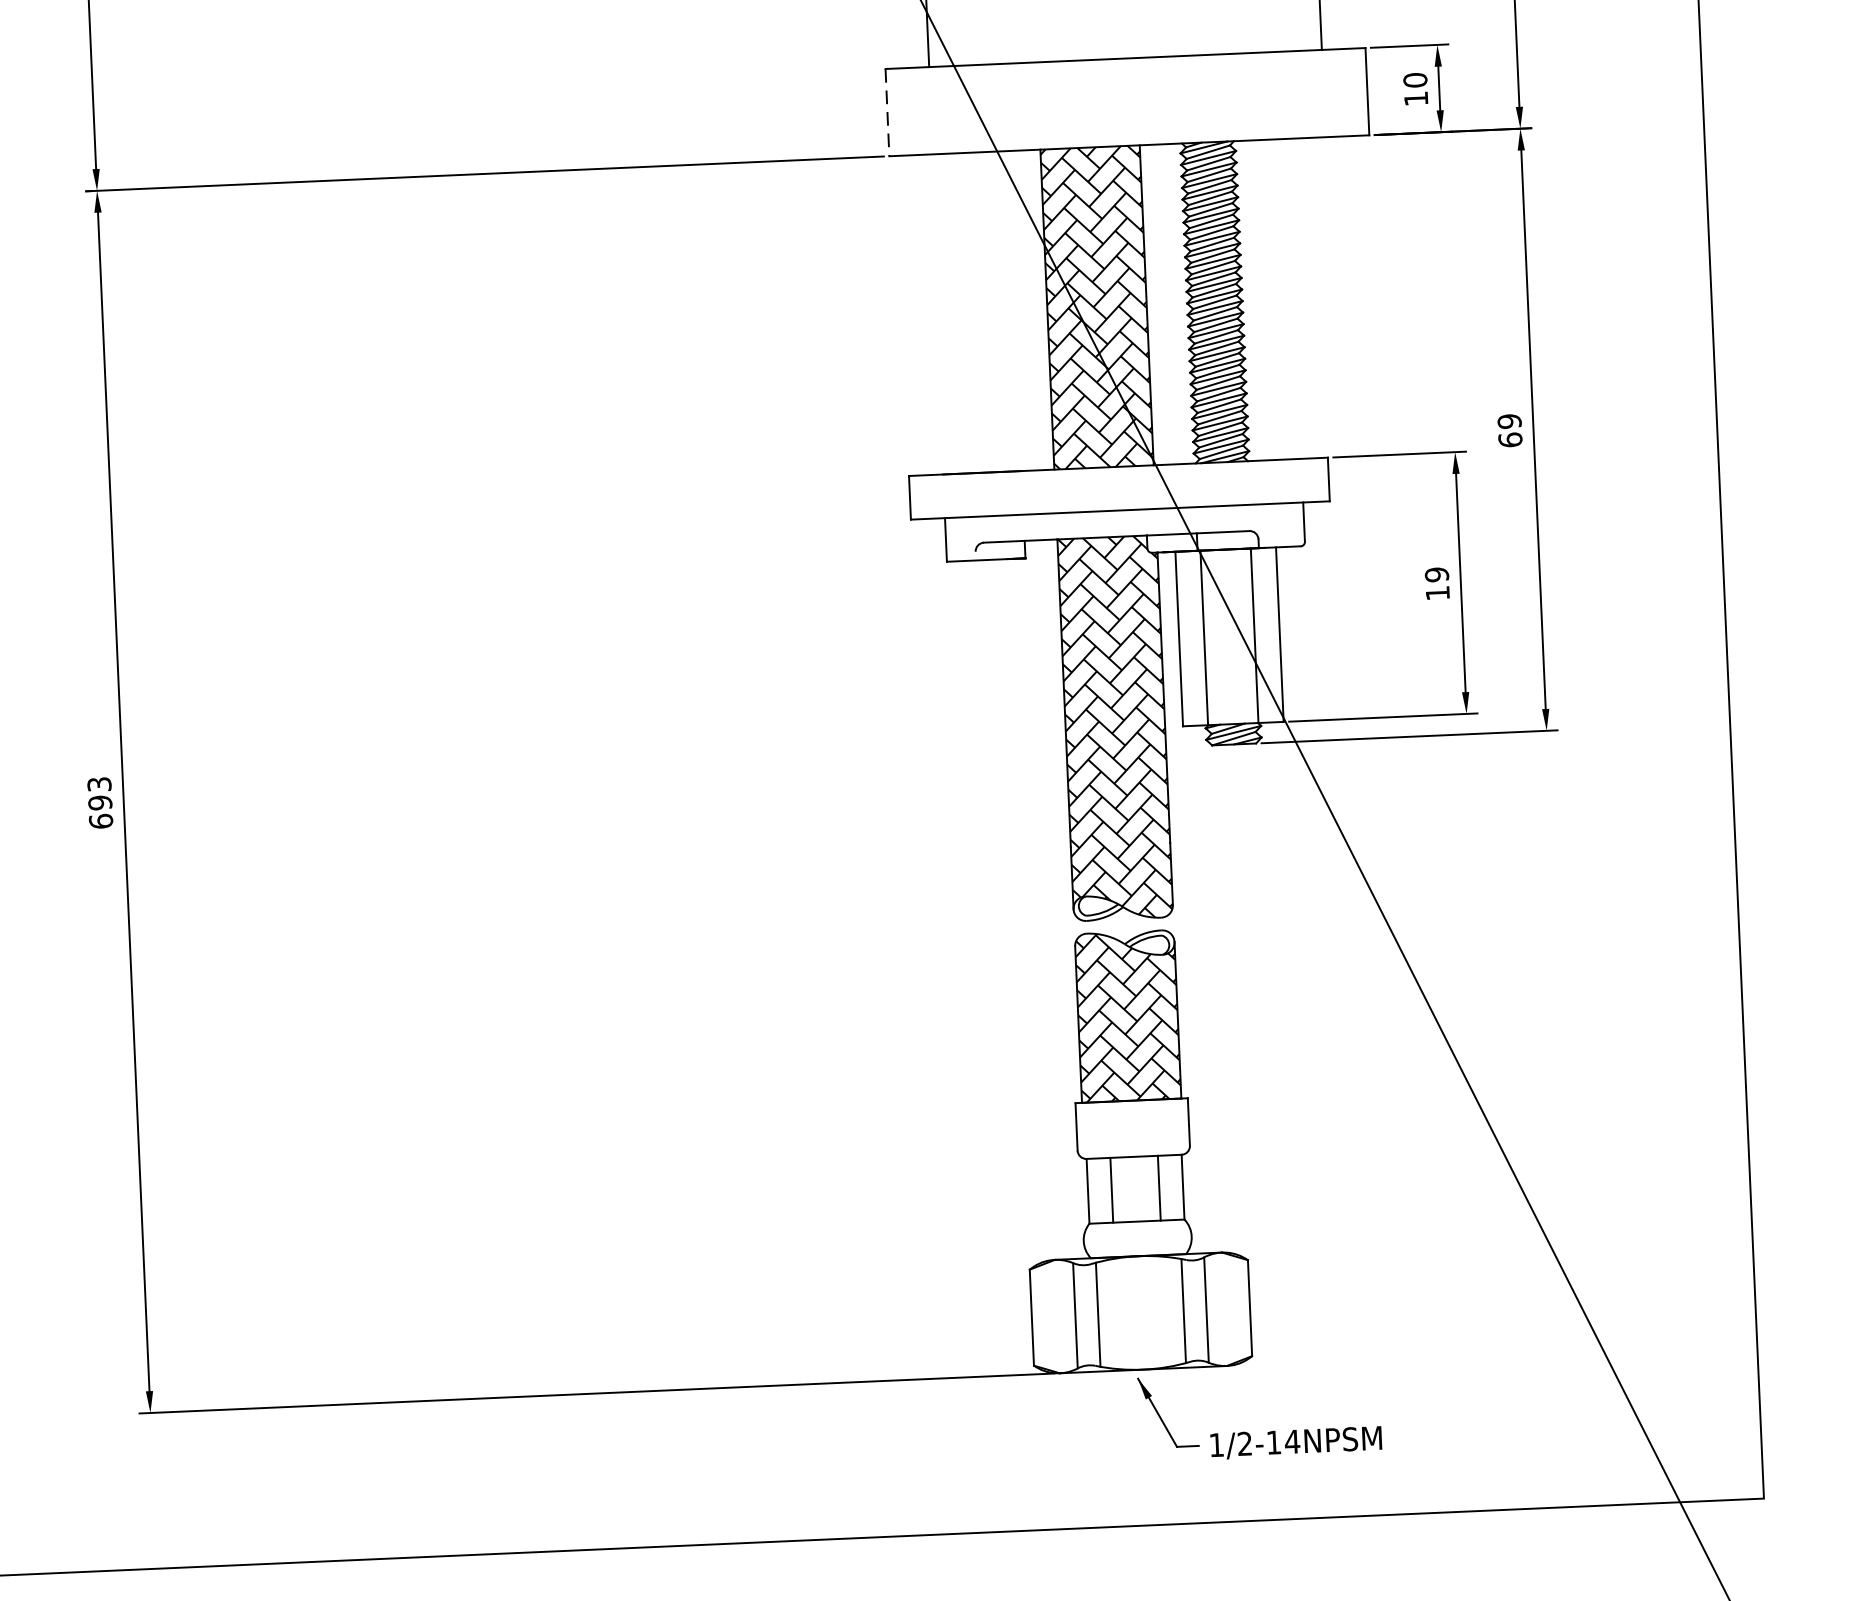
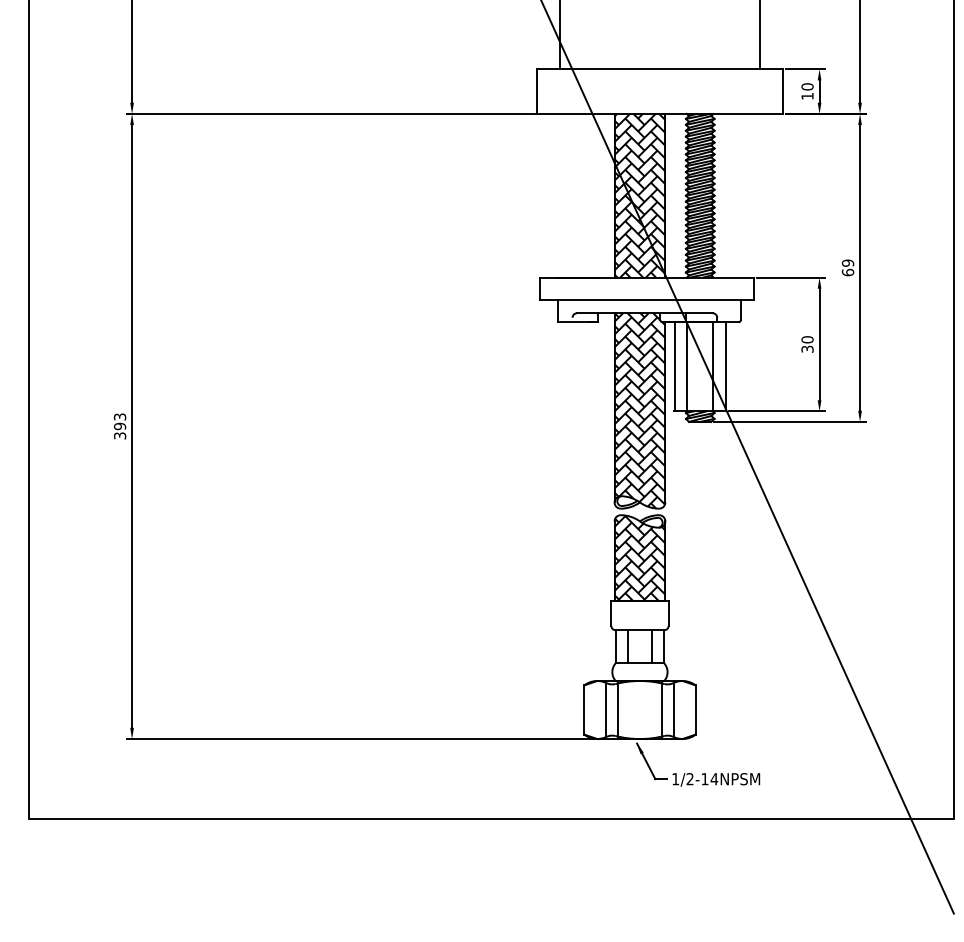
line: (887, 114) -> (537, 92), dashed -> solid
text: (1437, 583) -> (807, 344), 19 -> 30
text: (99, 820) -> (119, 435), 693 -> 393

